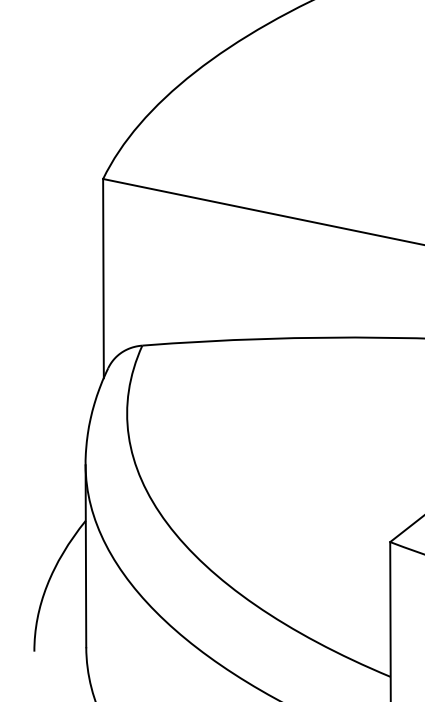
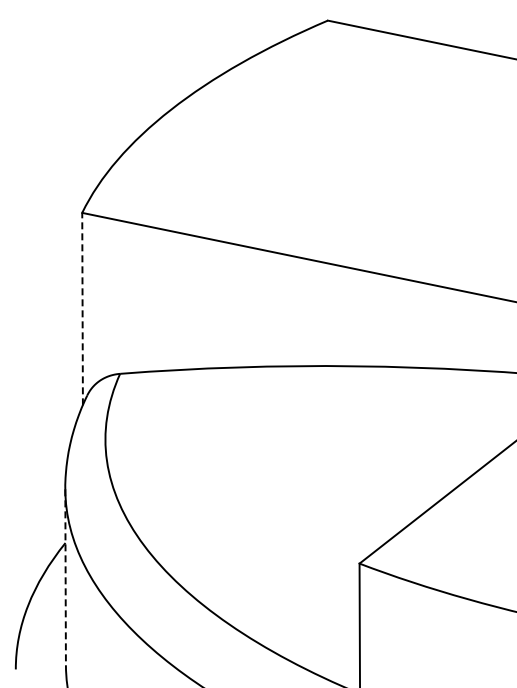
line: (103, 277) -> (82, 308), solid -> dashed
line: (85, 556) -> (65, 577), solid -> dashed

